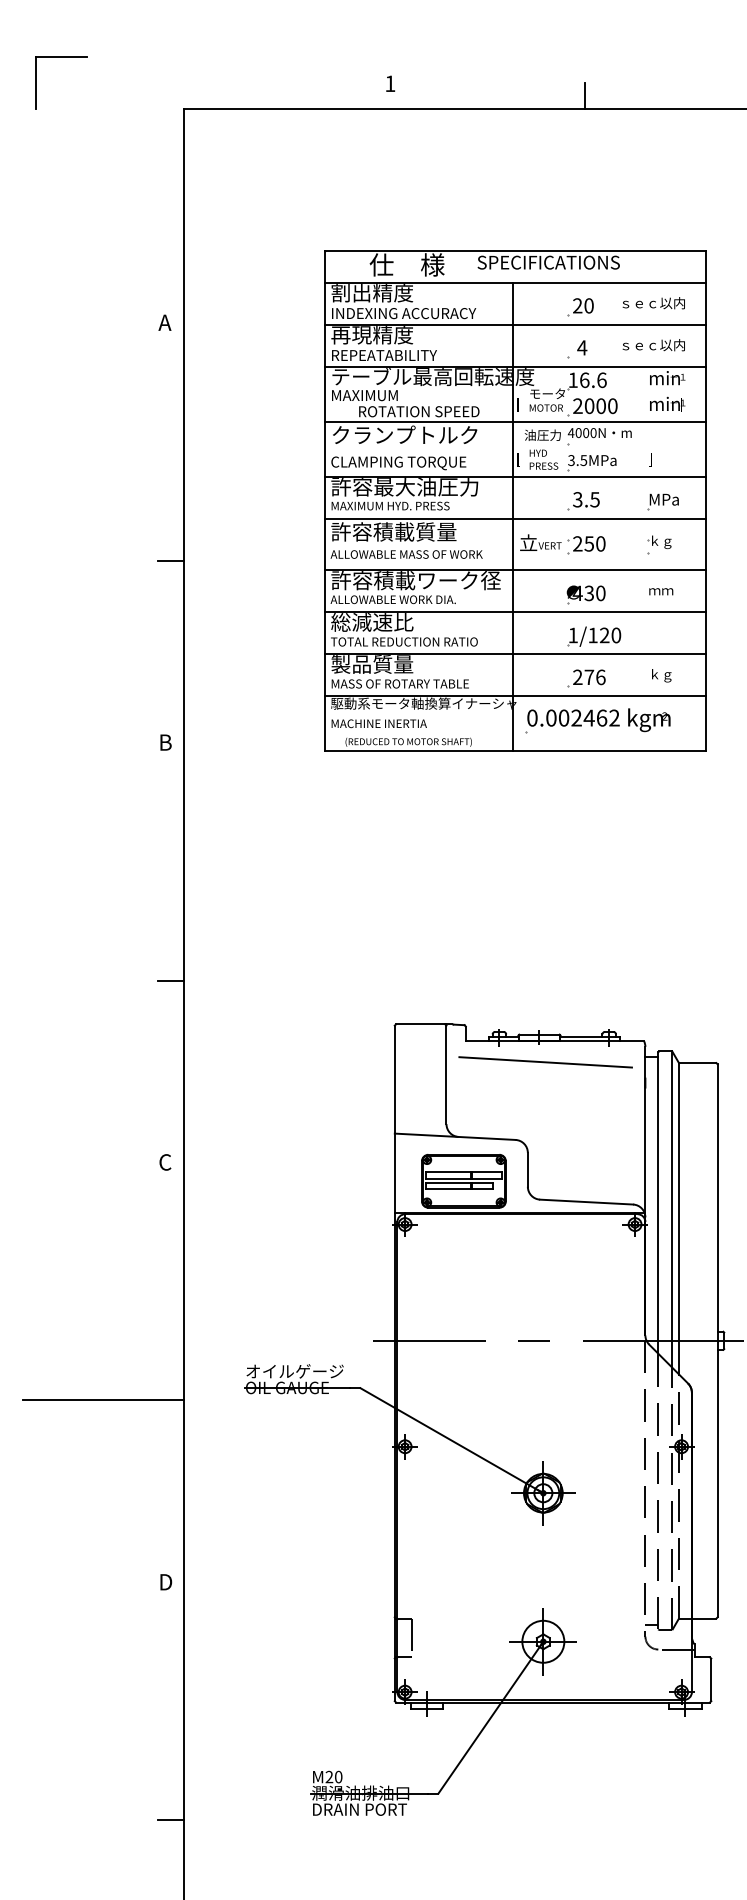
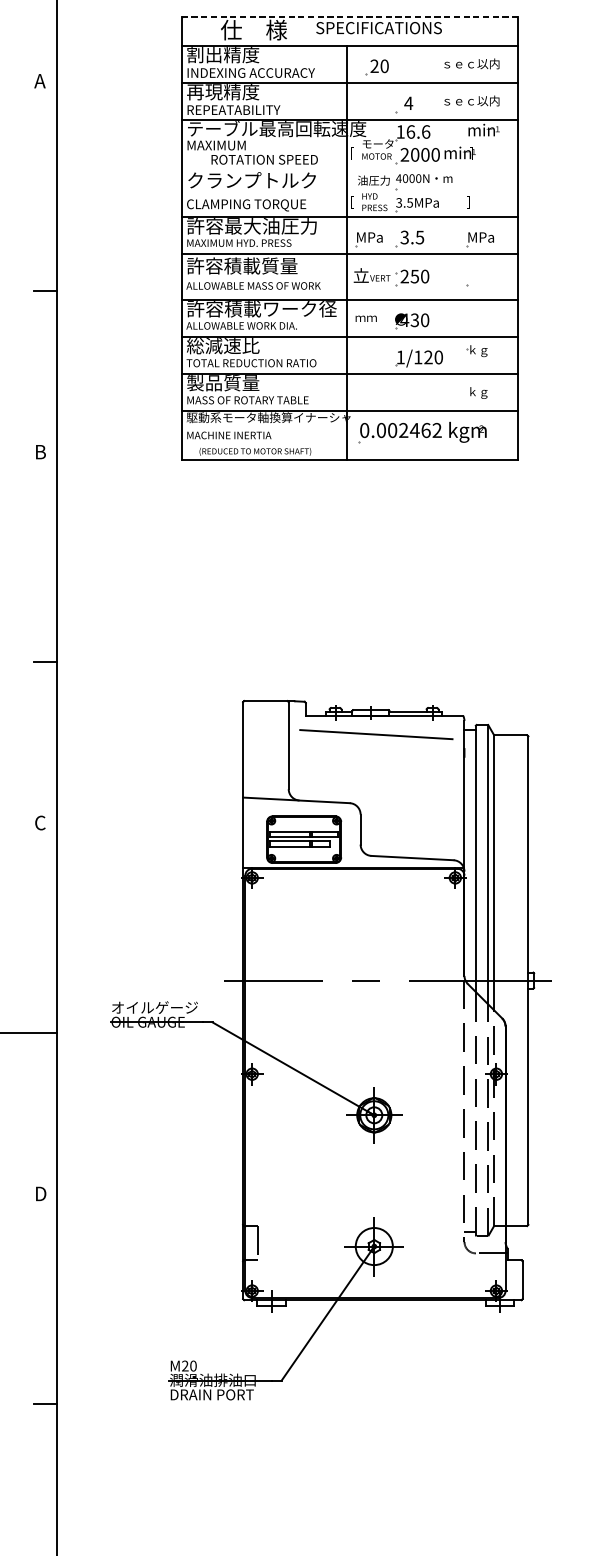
line: (515, 250) -> (349, 17), solid -> dashed
part: (580, 307) -> (377, 67), moved
text: (667, 403) -> (460, 152), moved
line: (515, 421) -> (349, 168), removed
part: (536, 501) -> (368, 239), added
part: (659, 541) -> (476, 350), moved
text: (661, 591) -> (366, 318), moved
part: (586, 678) -> (412, 395), removed

